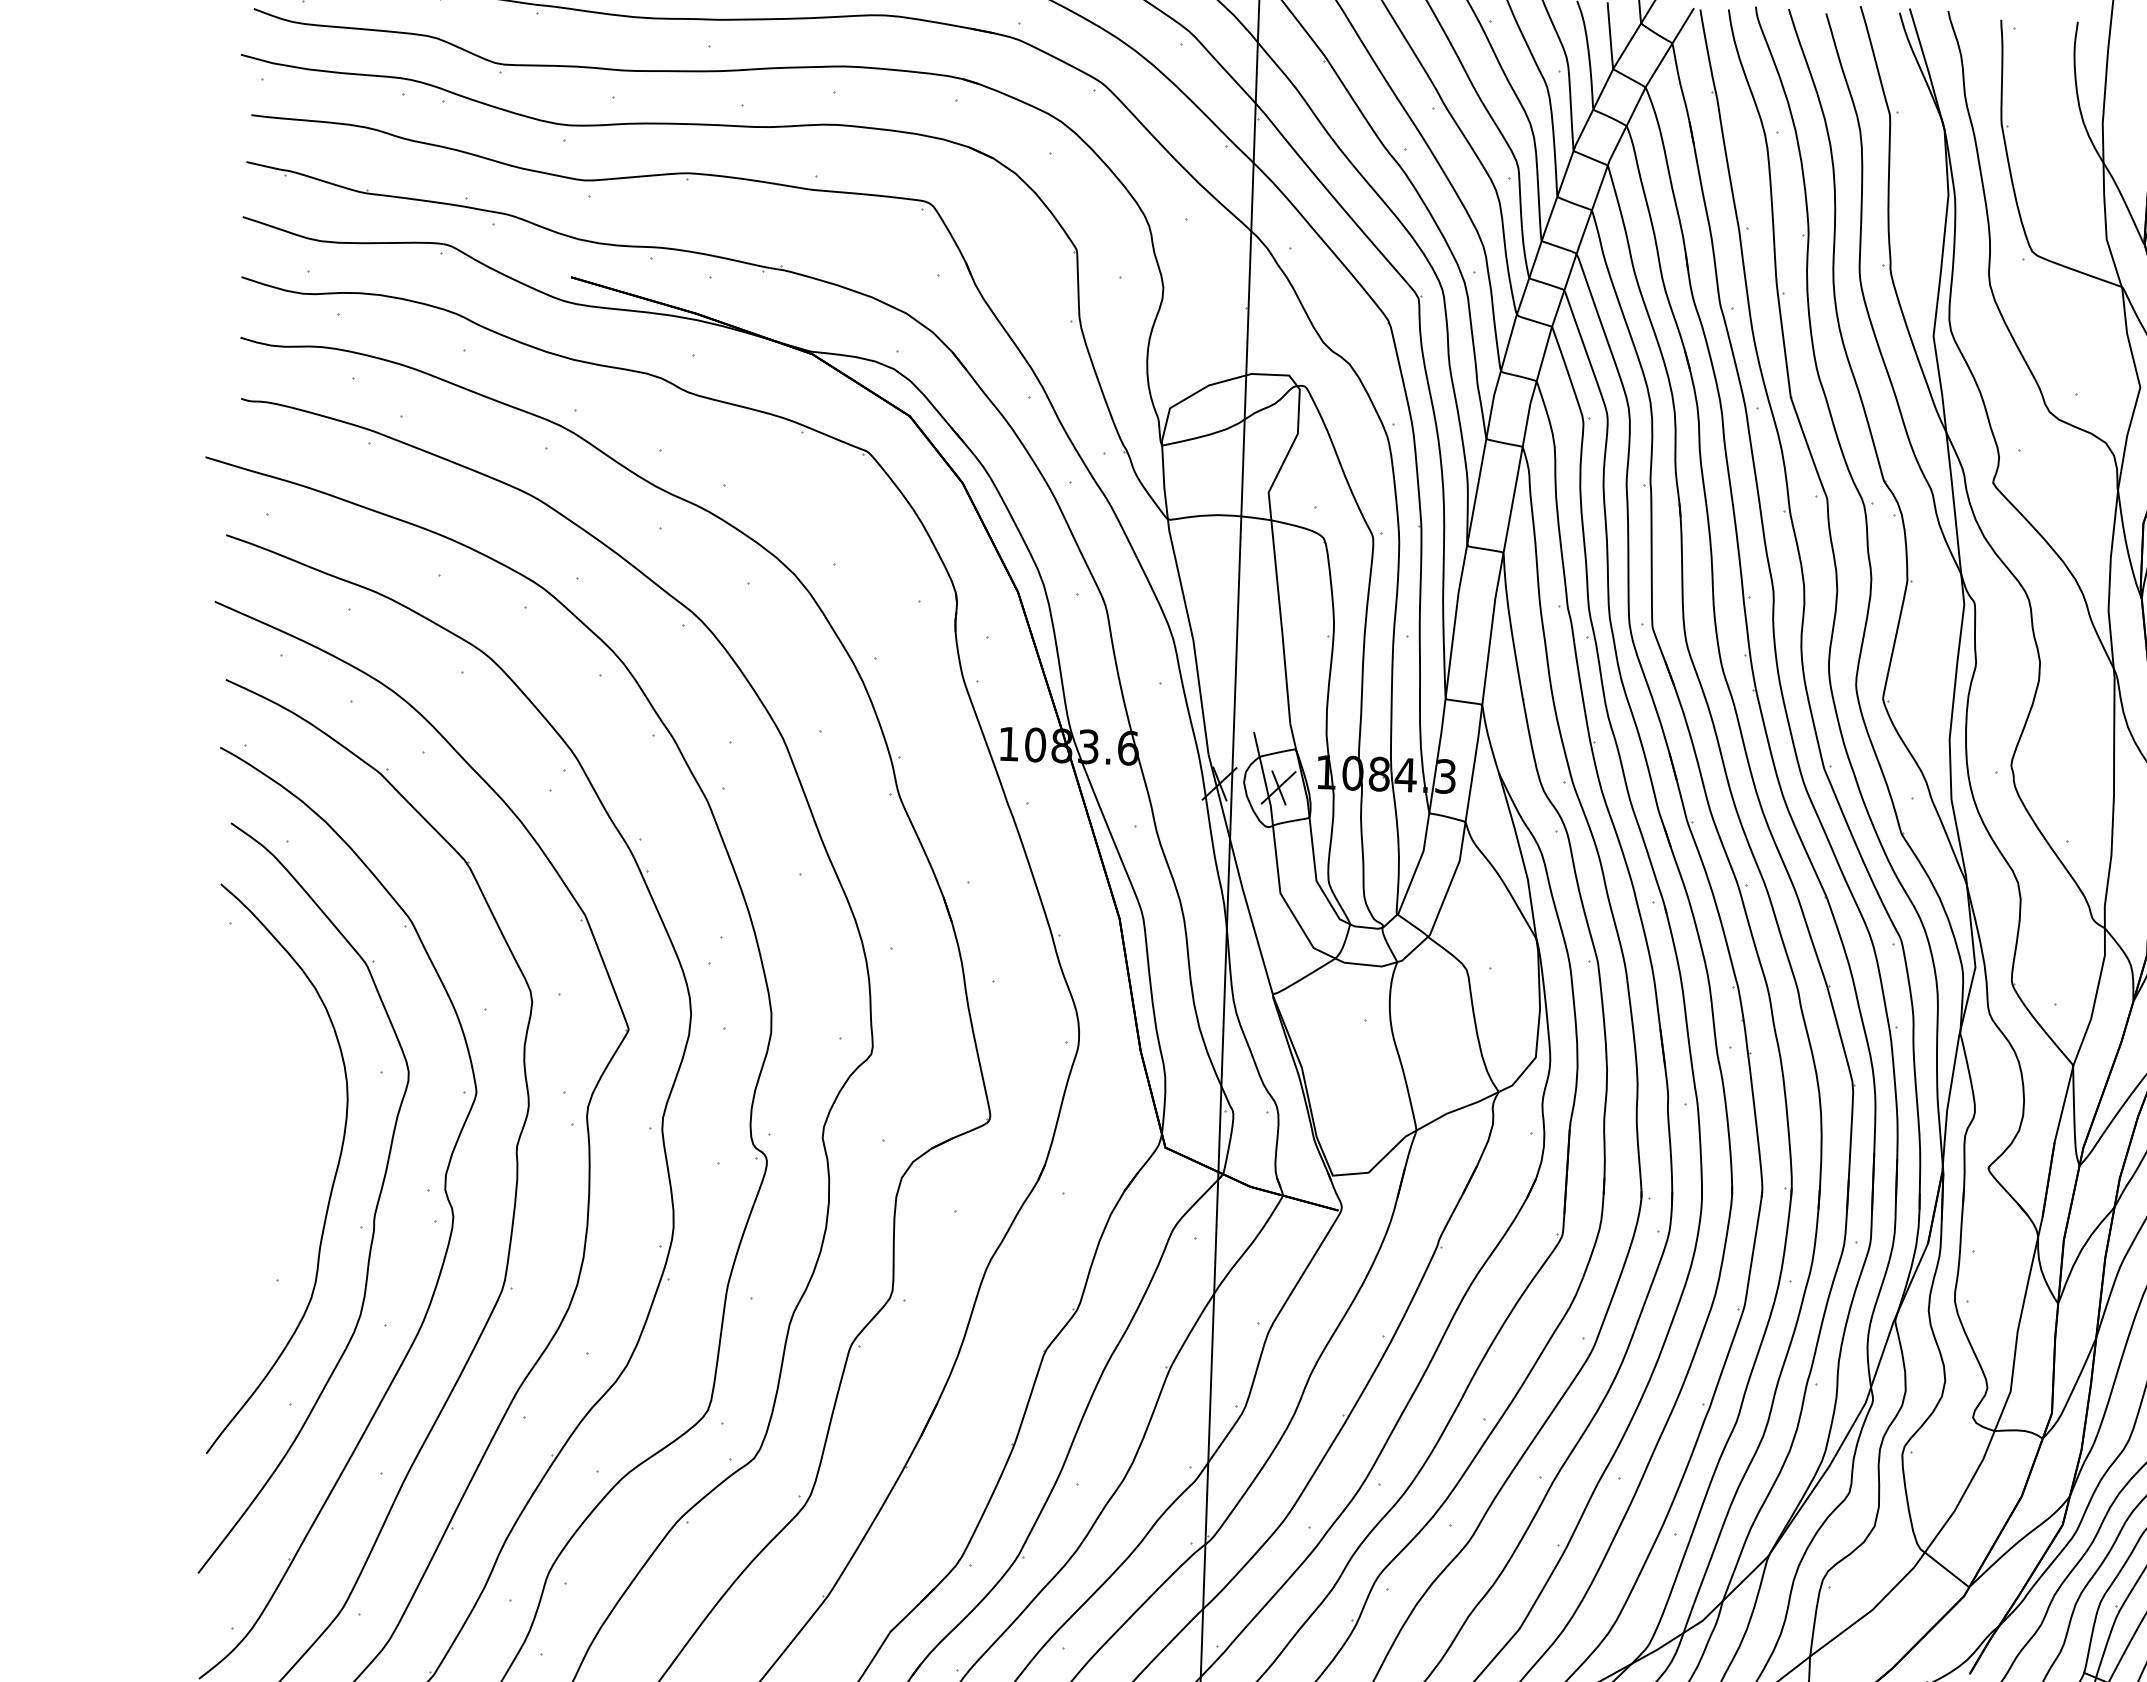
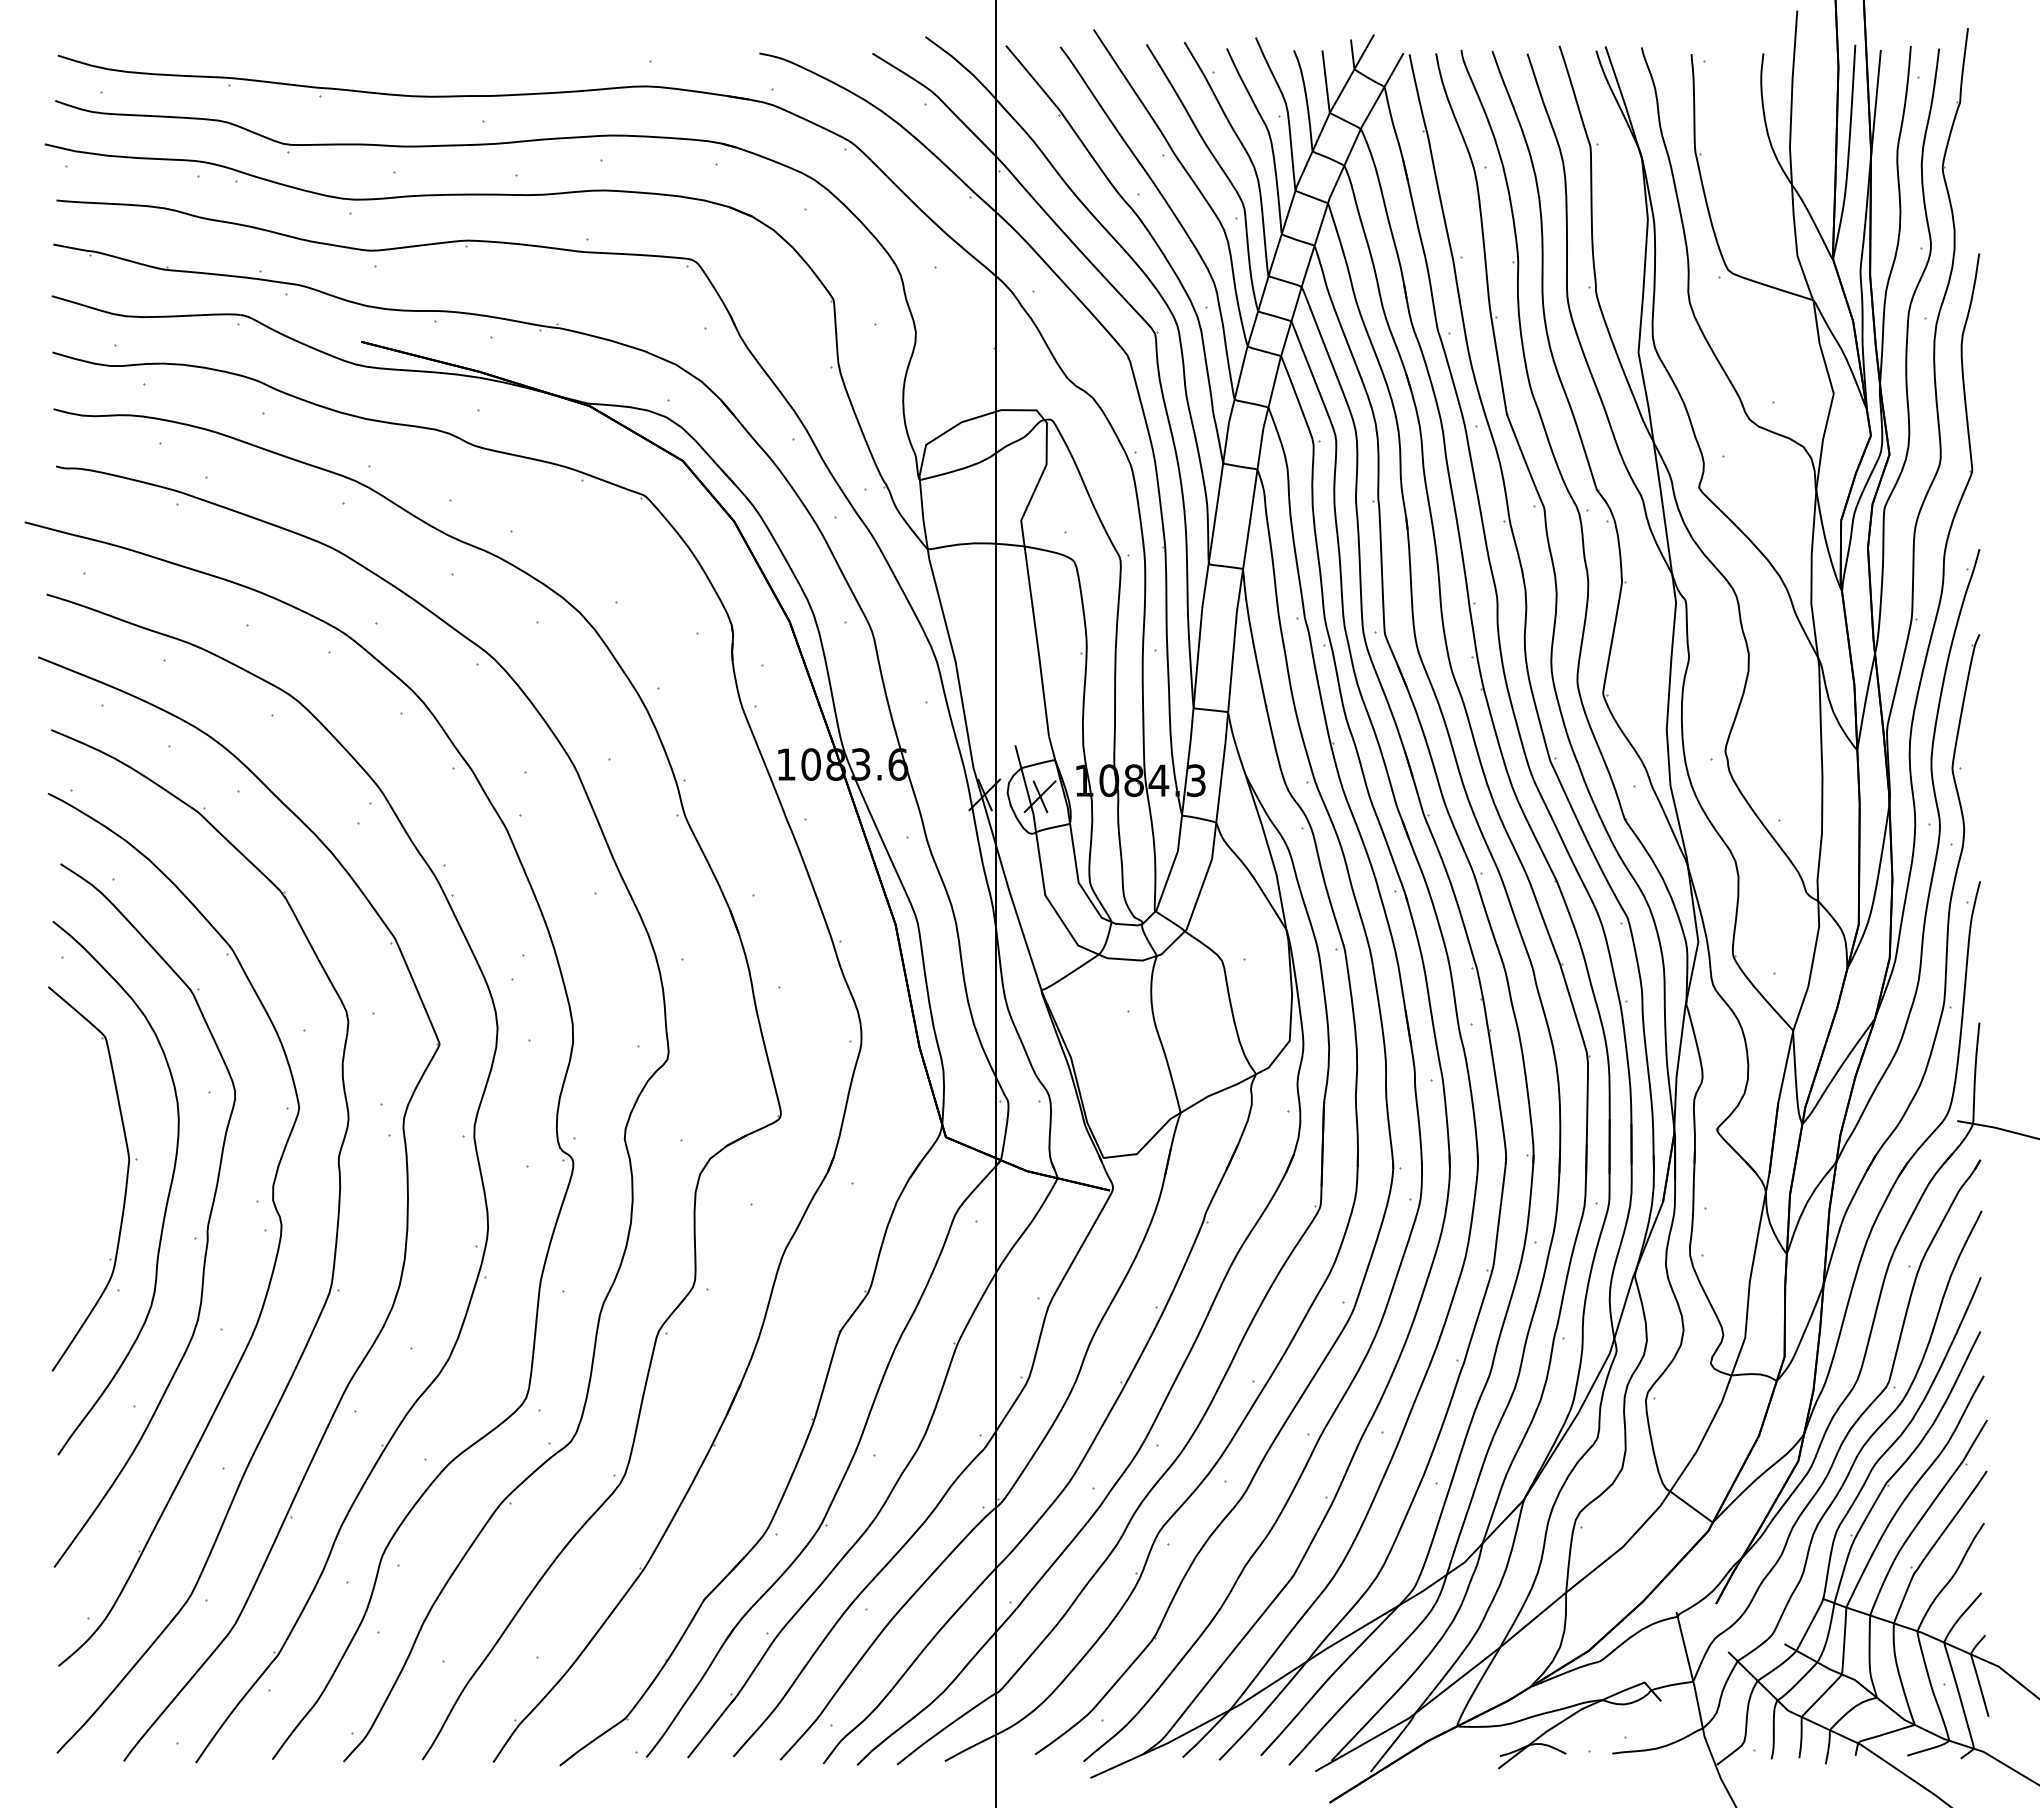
part: (288, 1166) -> (125, 1183), added

